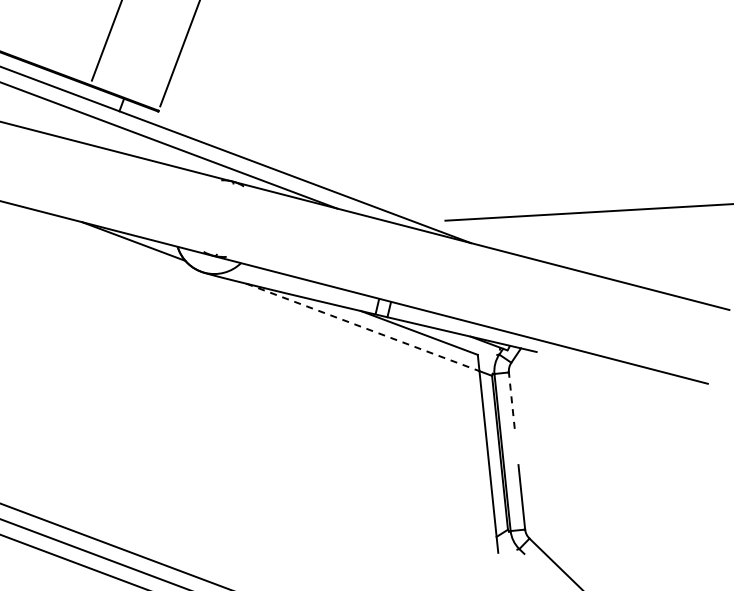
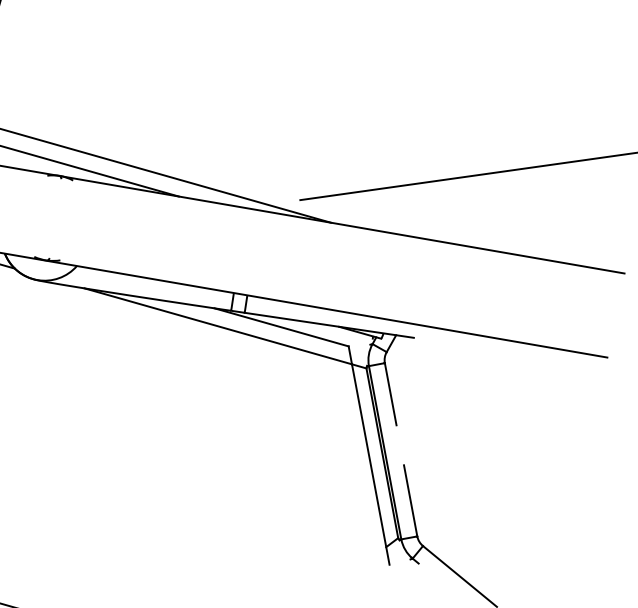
line: (362, 327) -> (217, 326), dashed -> solid
line: (511, 400) -> (390, 394), dashed -> solid

